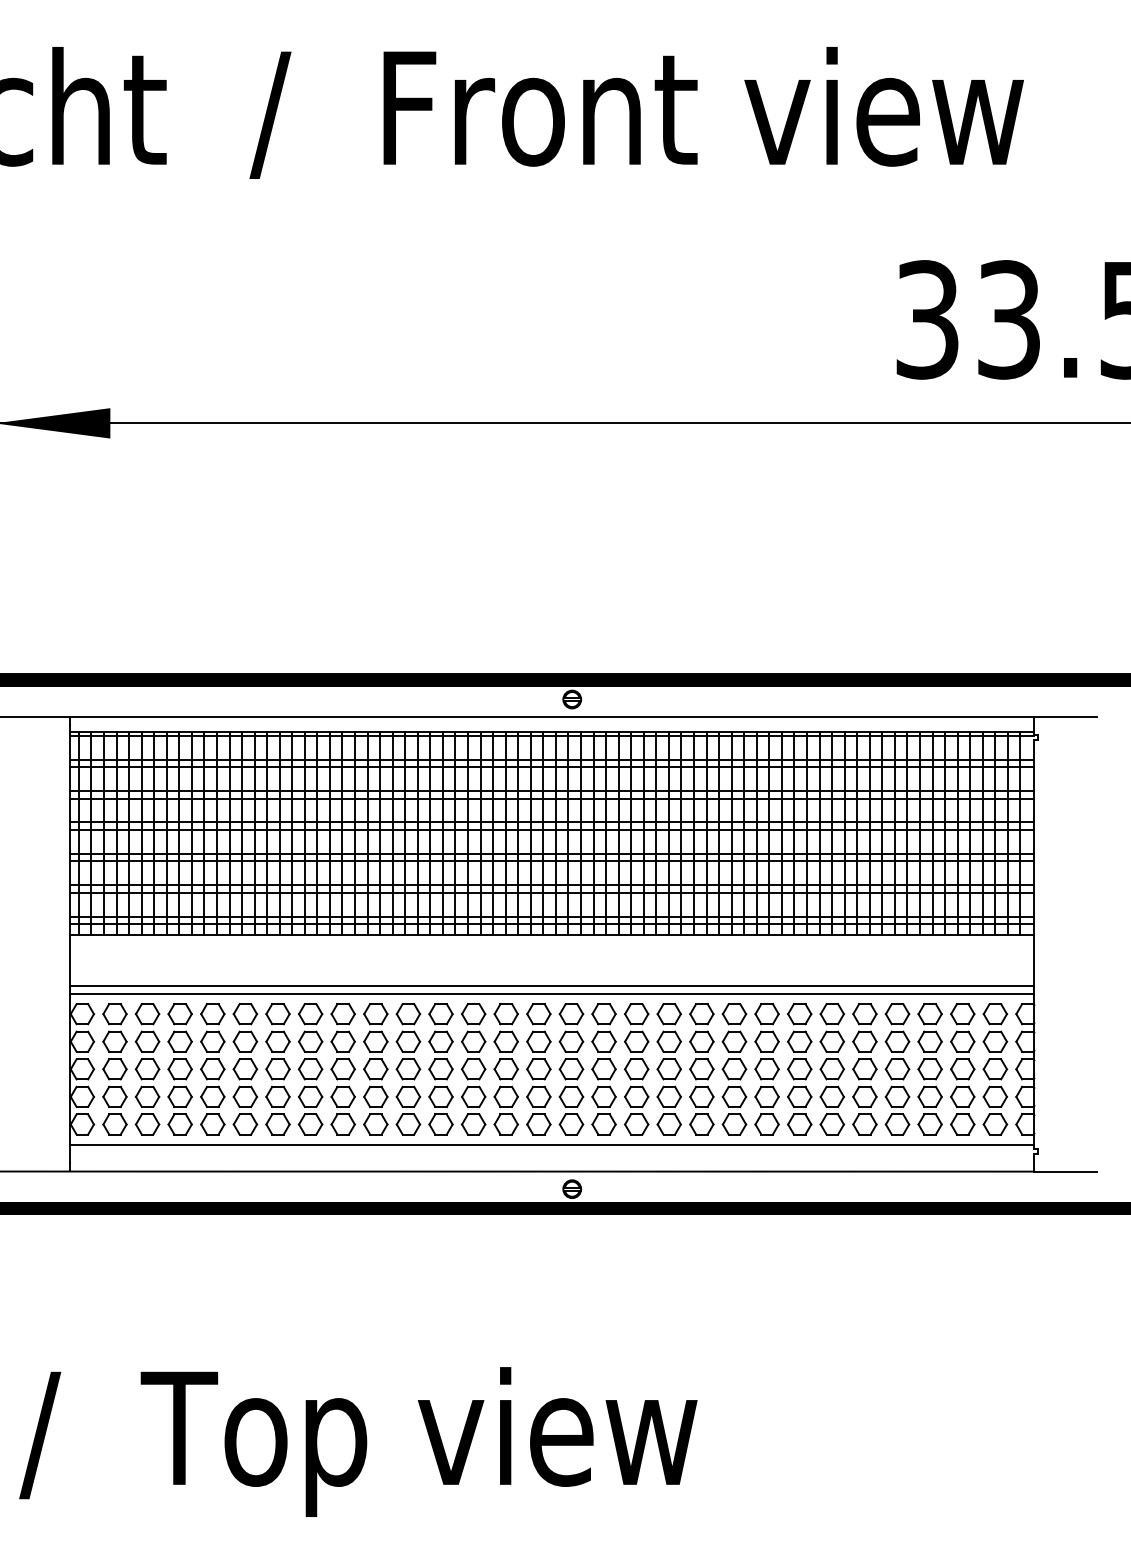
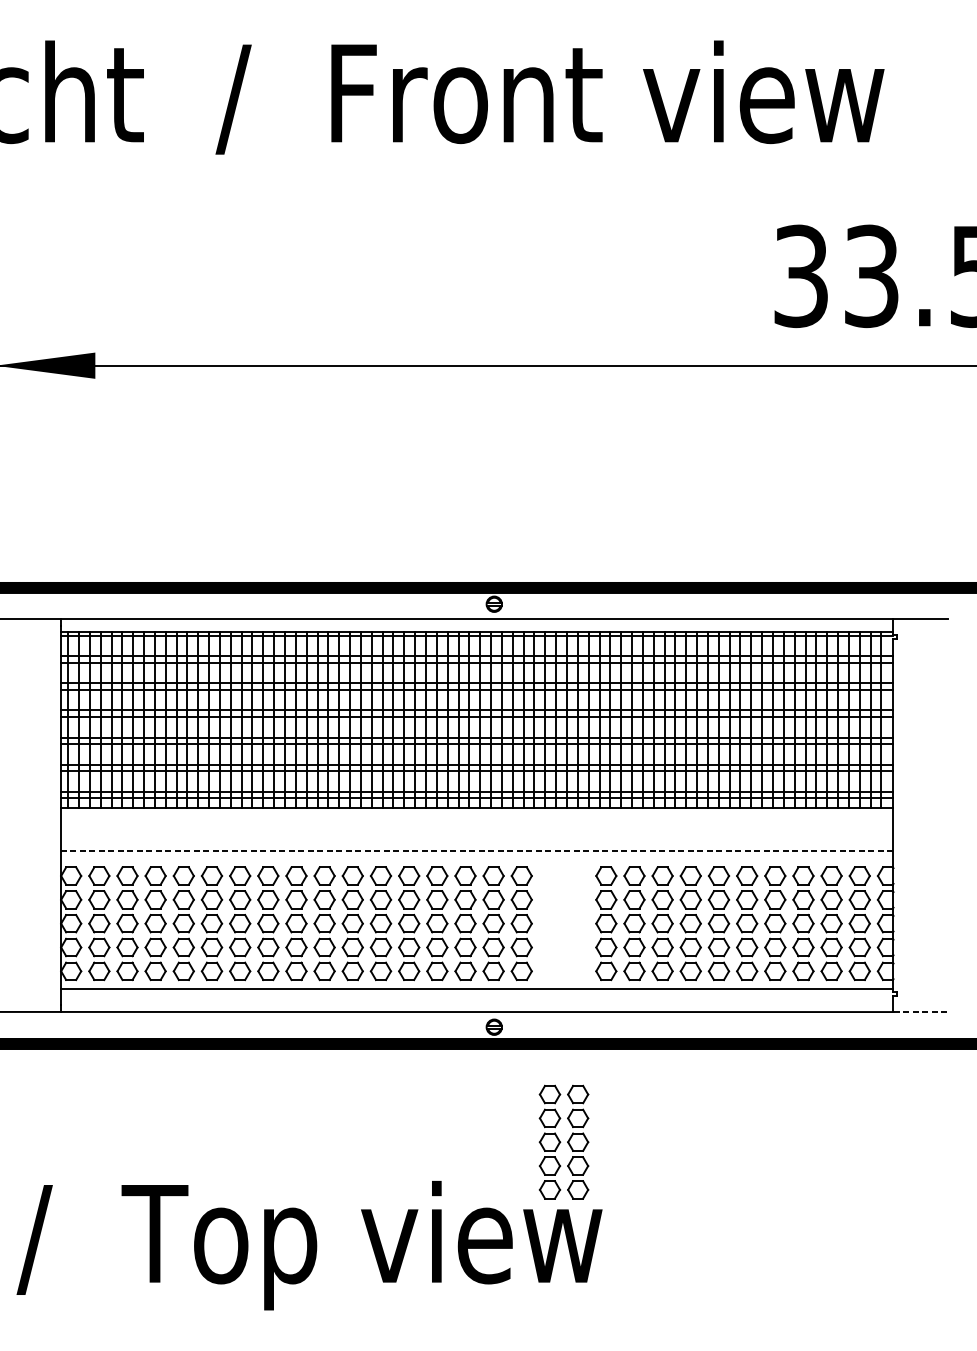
line: (552, 985) -> (477, 851), solid -> dashed
line: (552, 994) -> (477, 859), removed
part: (652, 1069) -> (563, 1142), moved
line: (1066, 1171) -> (921, 1011), solid -> dashed

